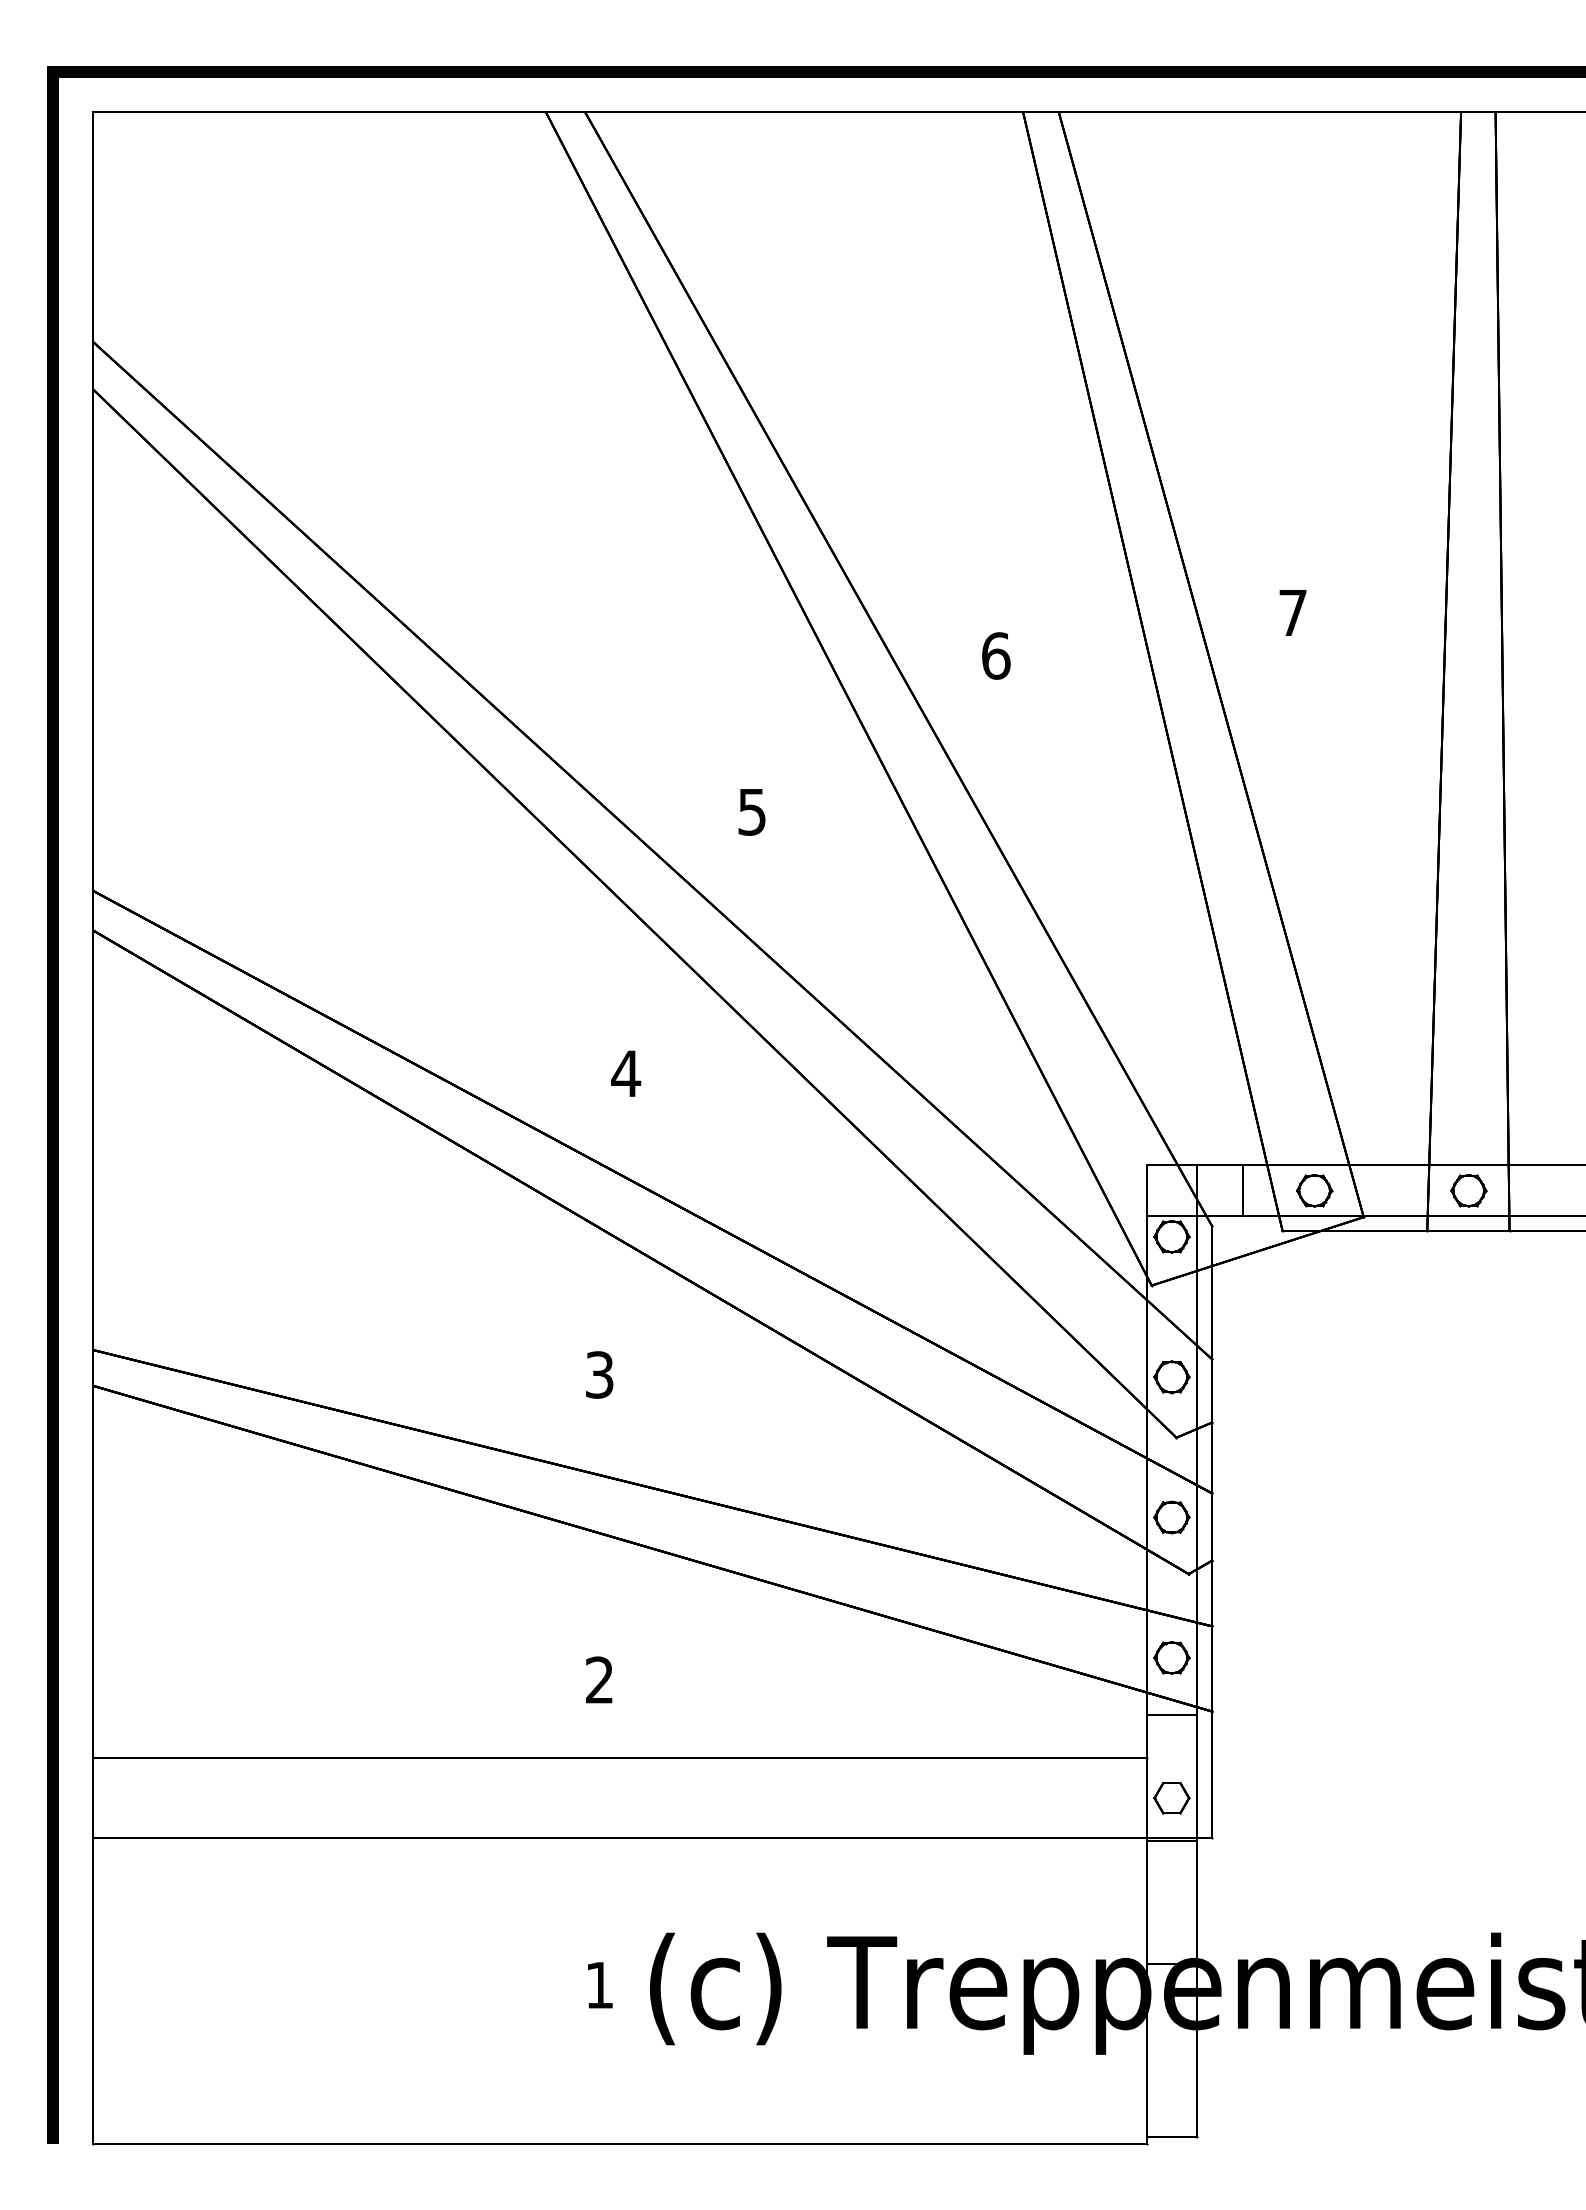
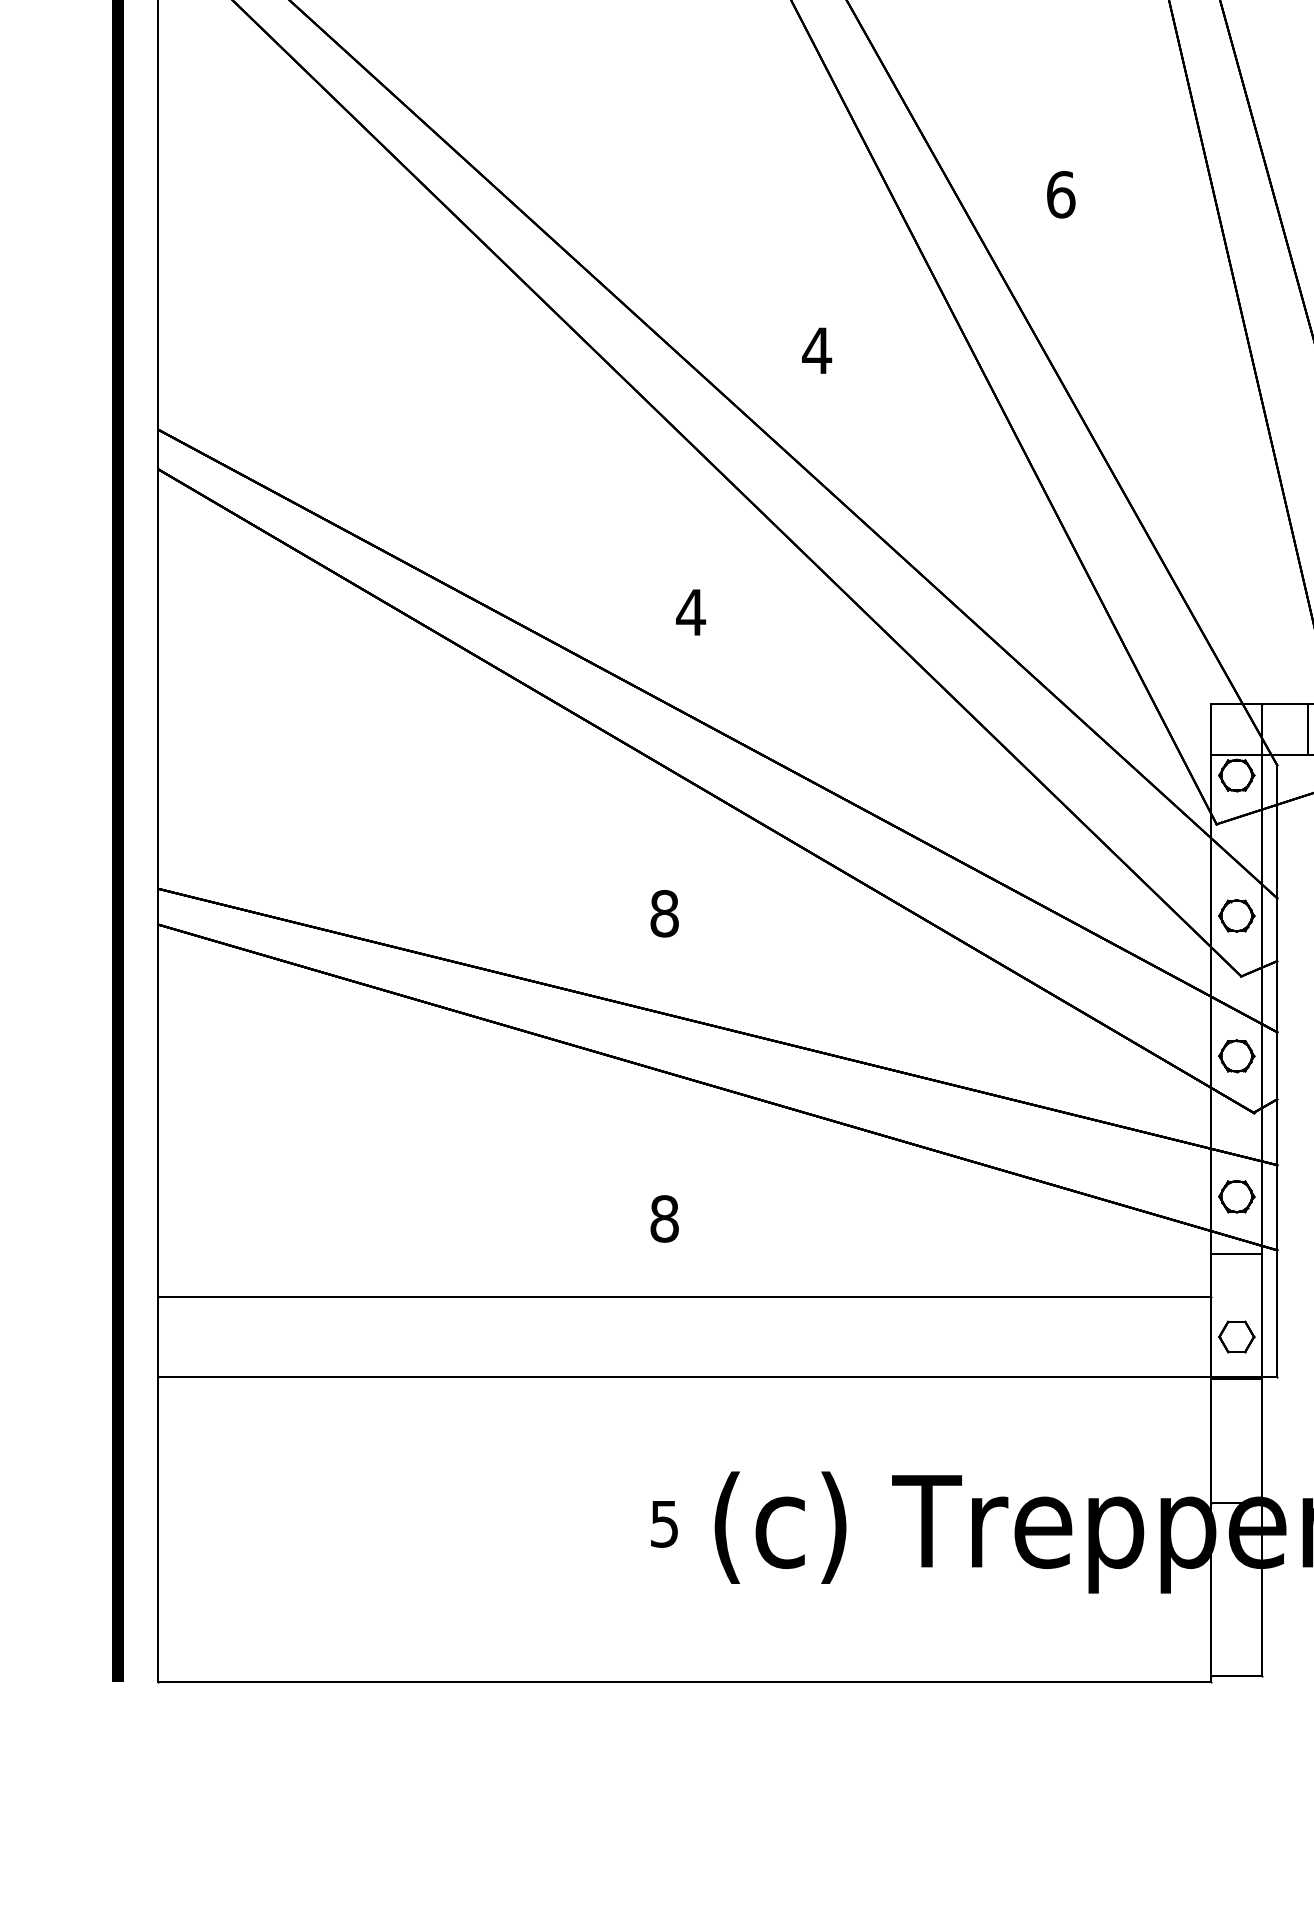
text: (752, 812) -> (817, 351), 5 -> 4
text: (599, 1374) -> (664, 913), 3 -> 8
text: (599, 1680) -> (664, 1219), 2 -> 8
text: (599, 1985) -> (664, 1524), 1 -> 5

